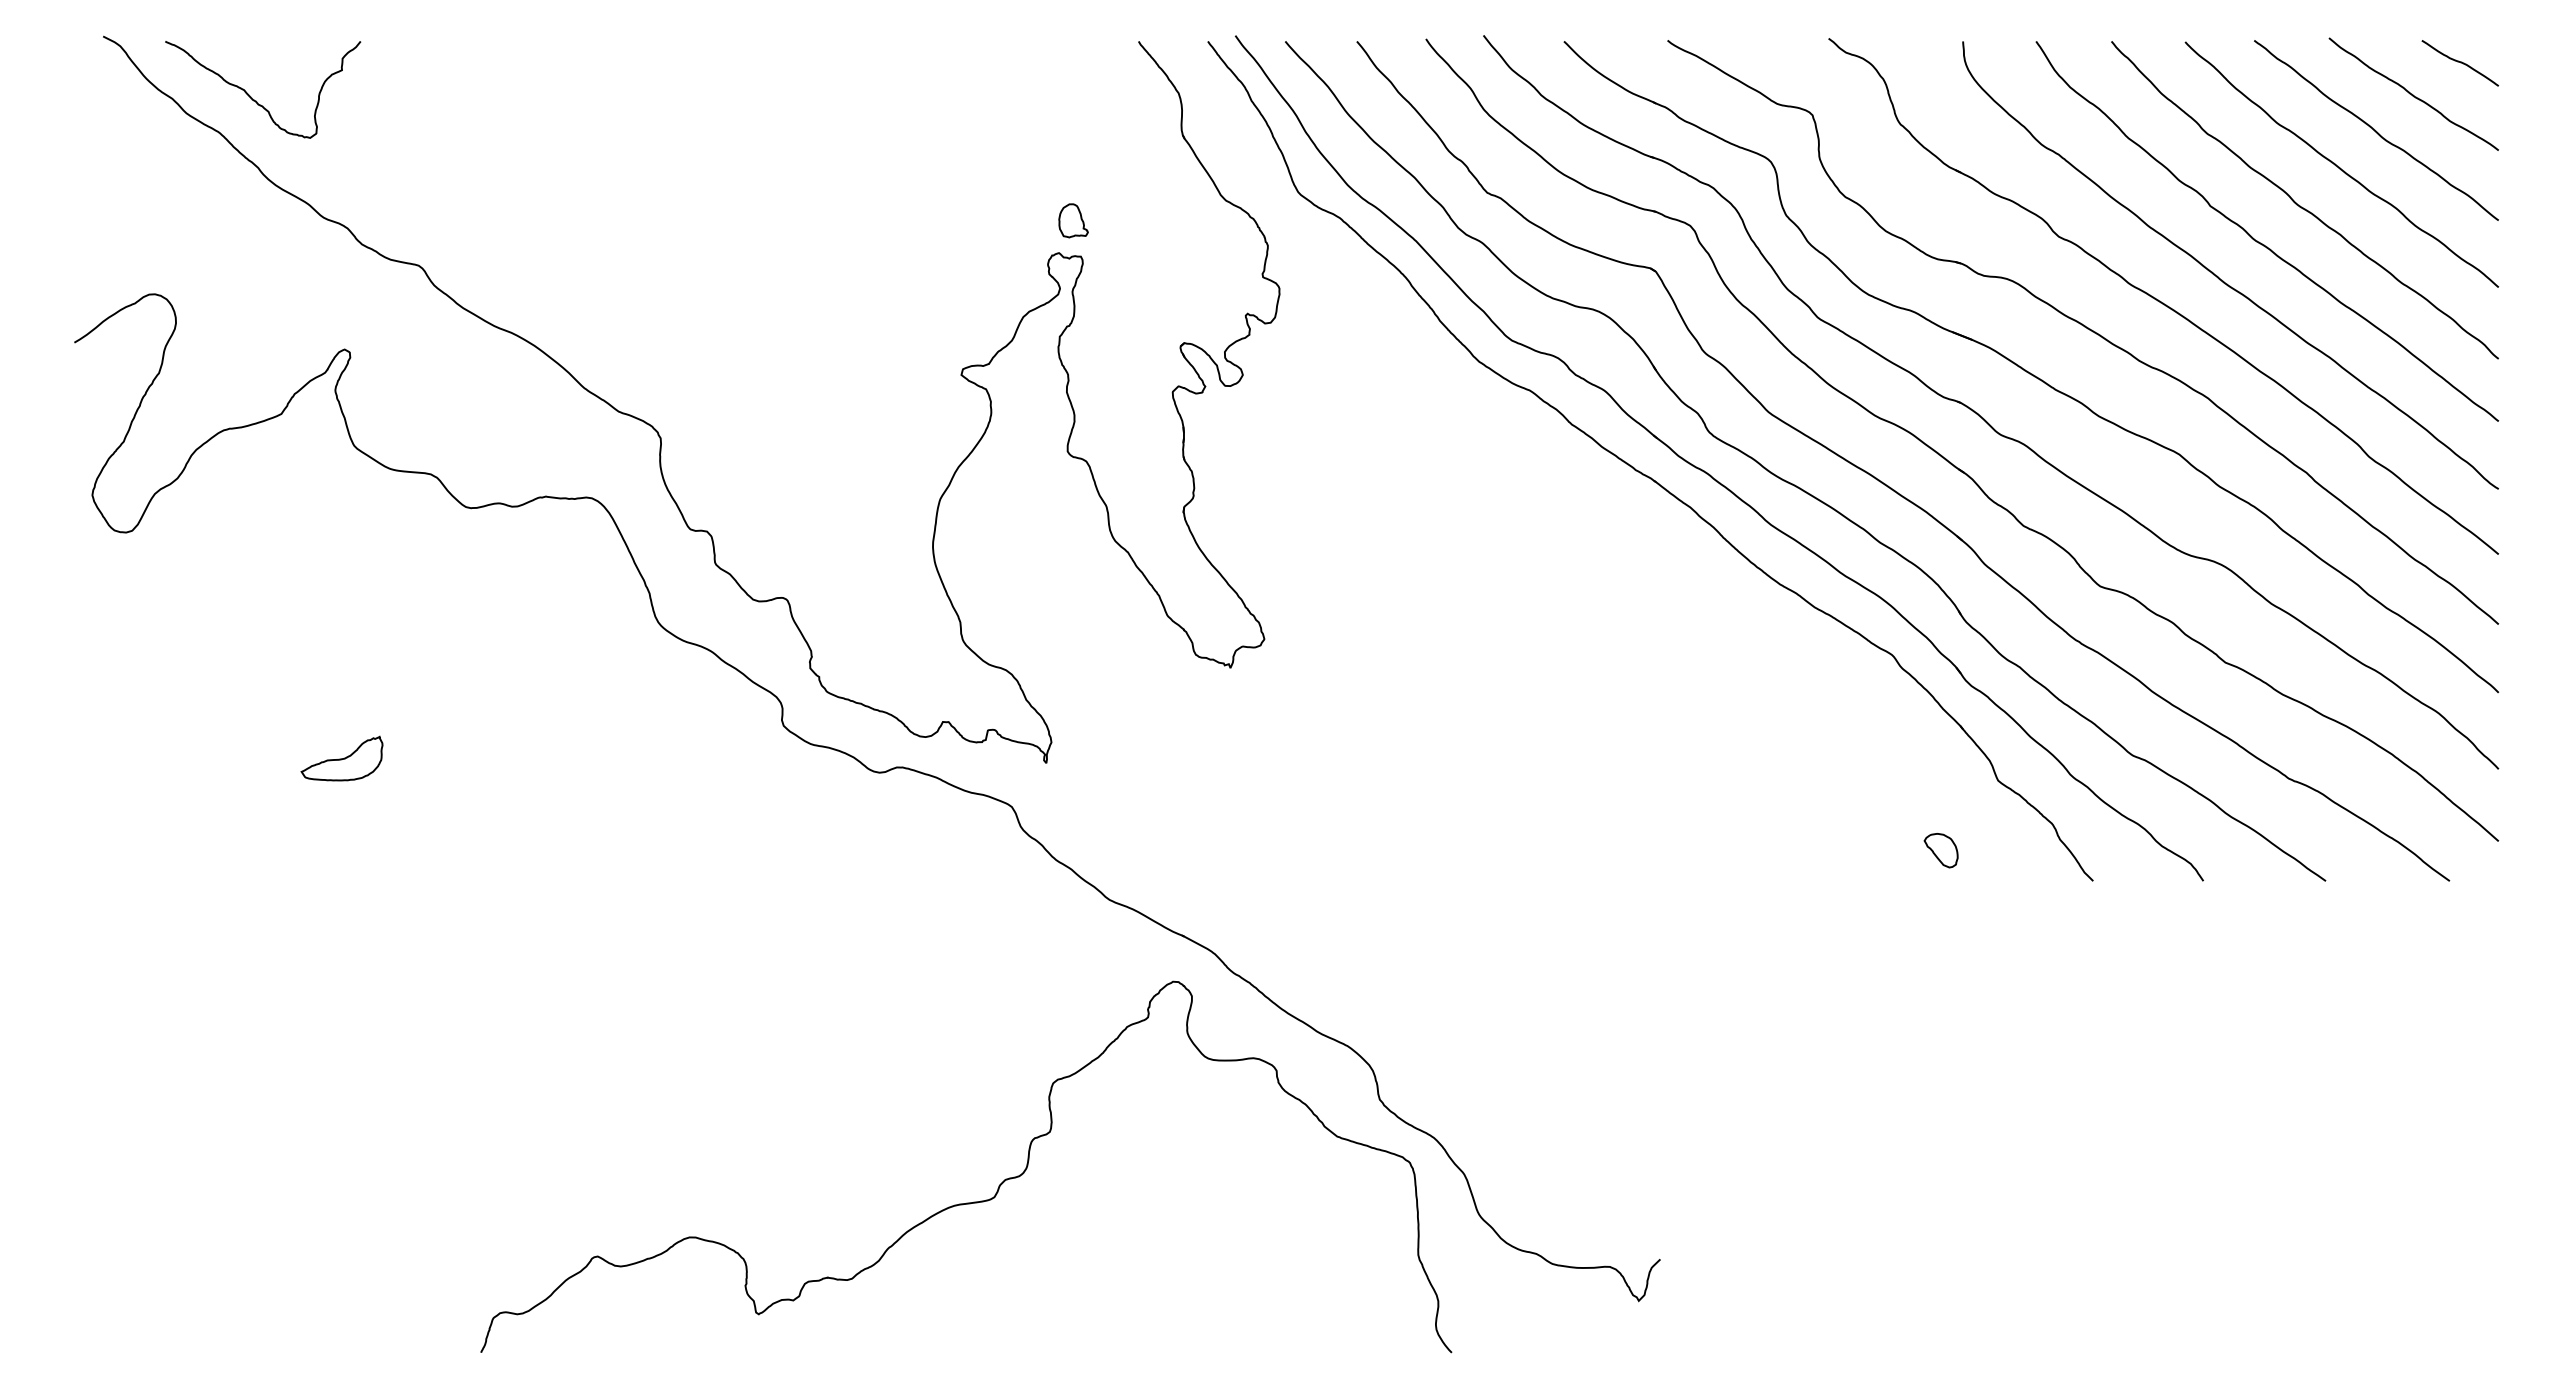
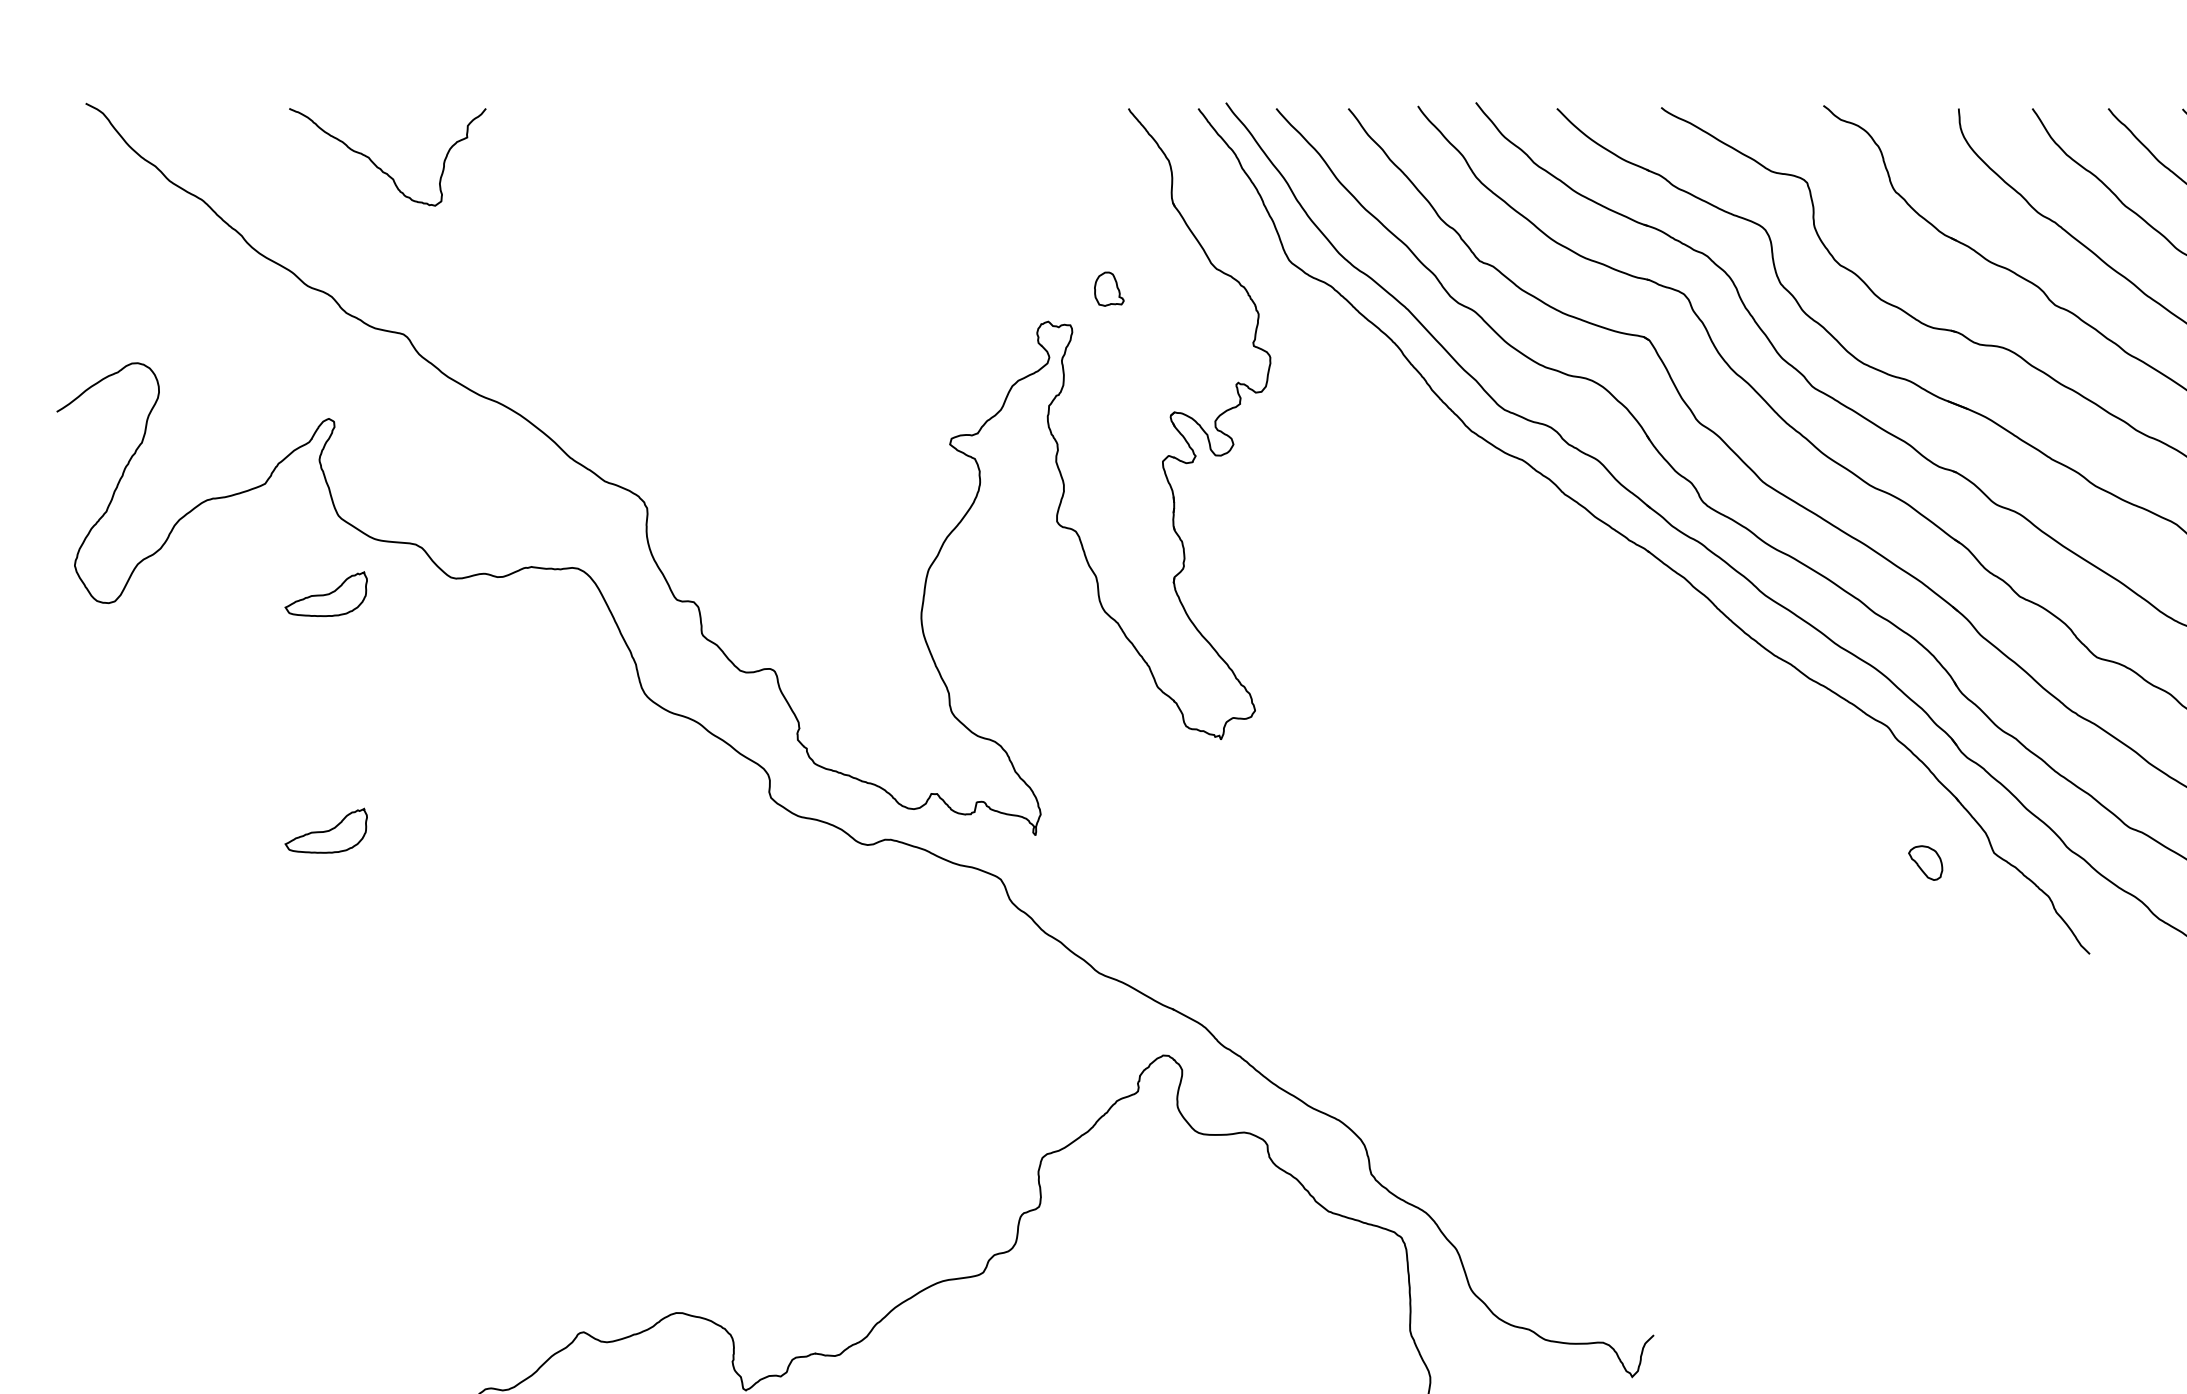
curve: (256, 100) -> (381, 168), moved
part: (1073, 220) -> (1109, 288), moved
part: (341, 523) -> (325, 594), added
part: (1940, 850) -> (1924, 862), moved

